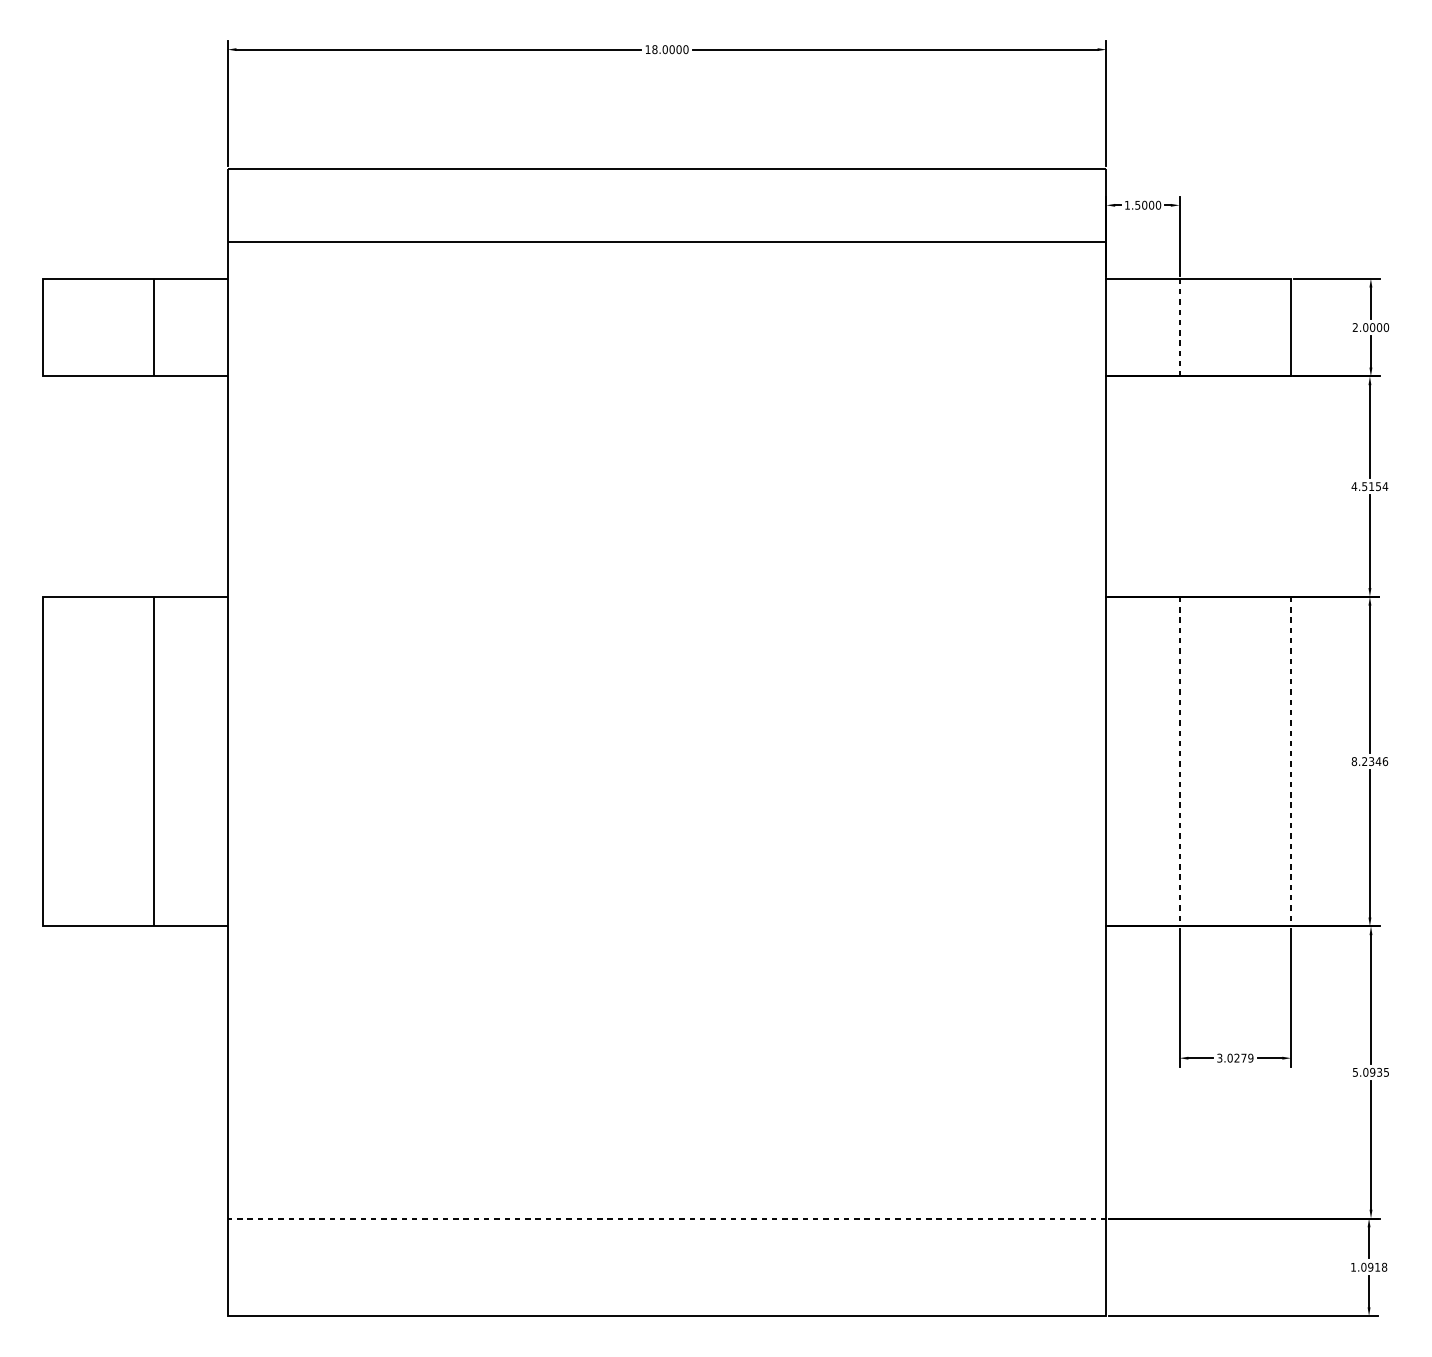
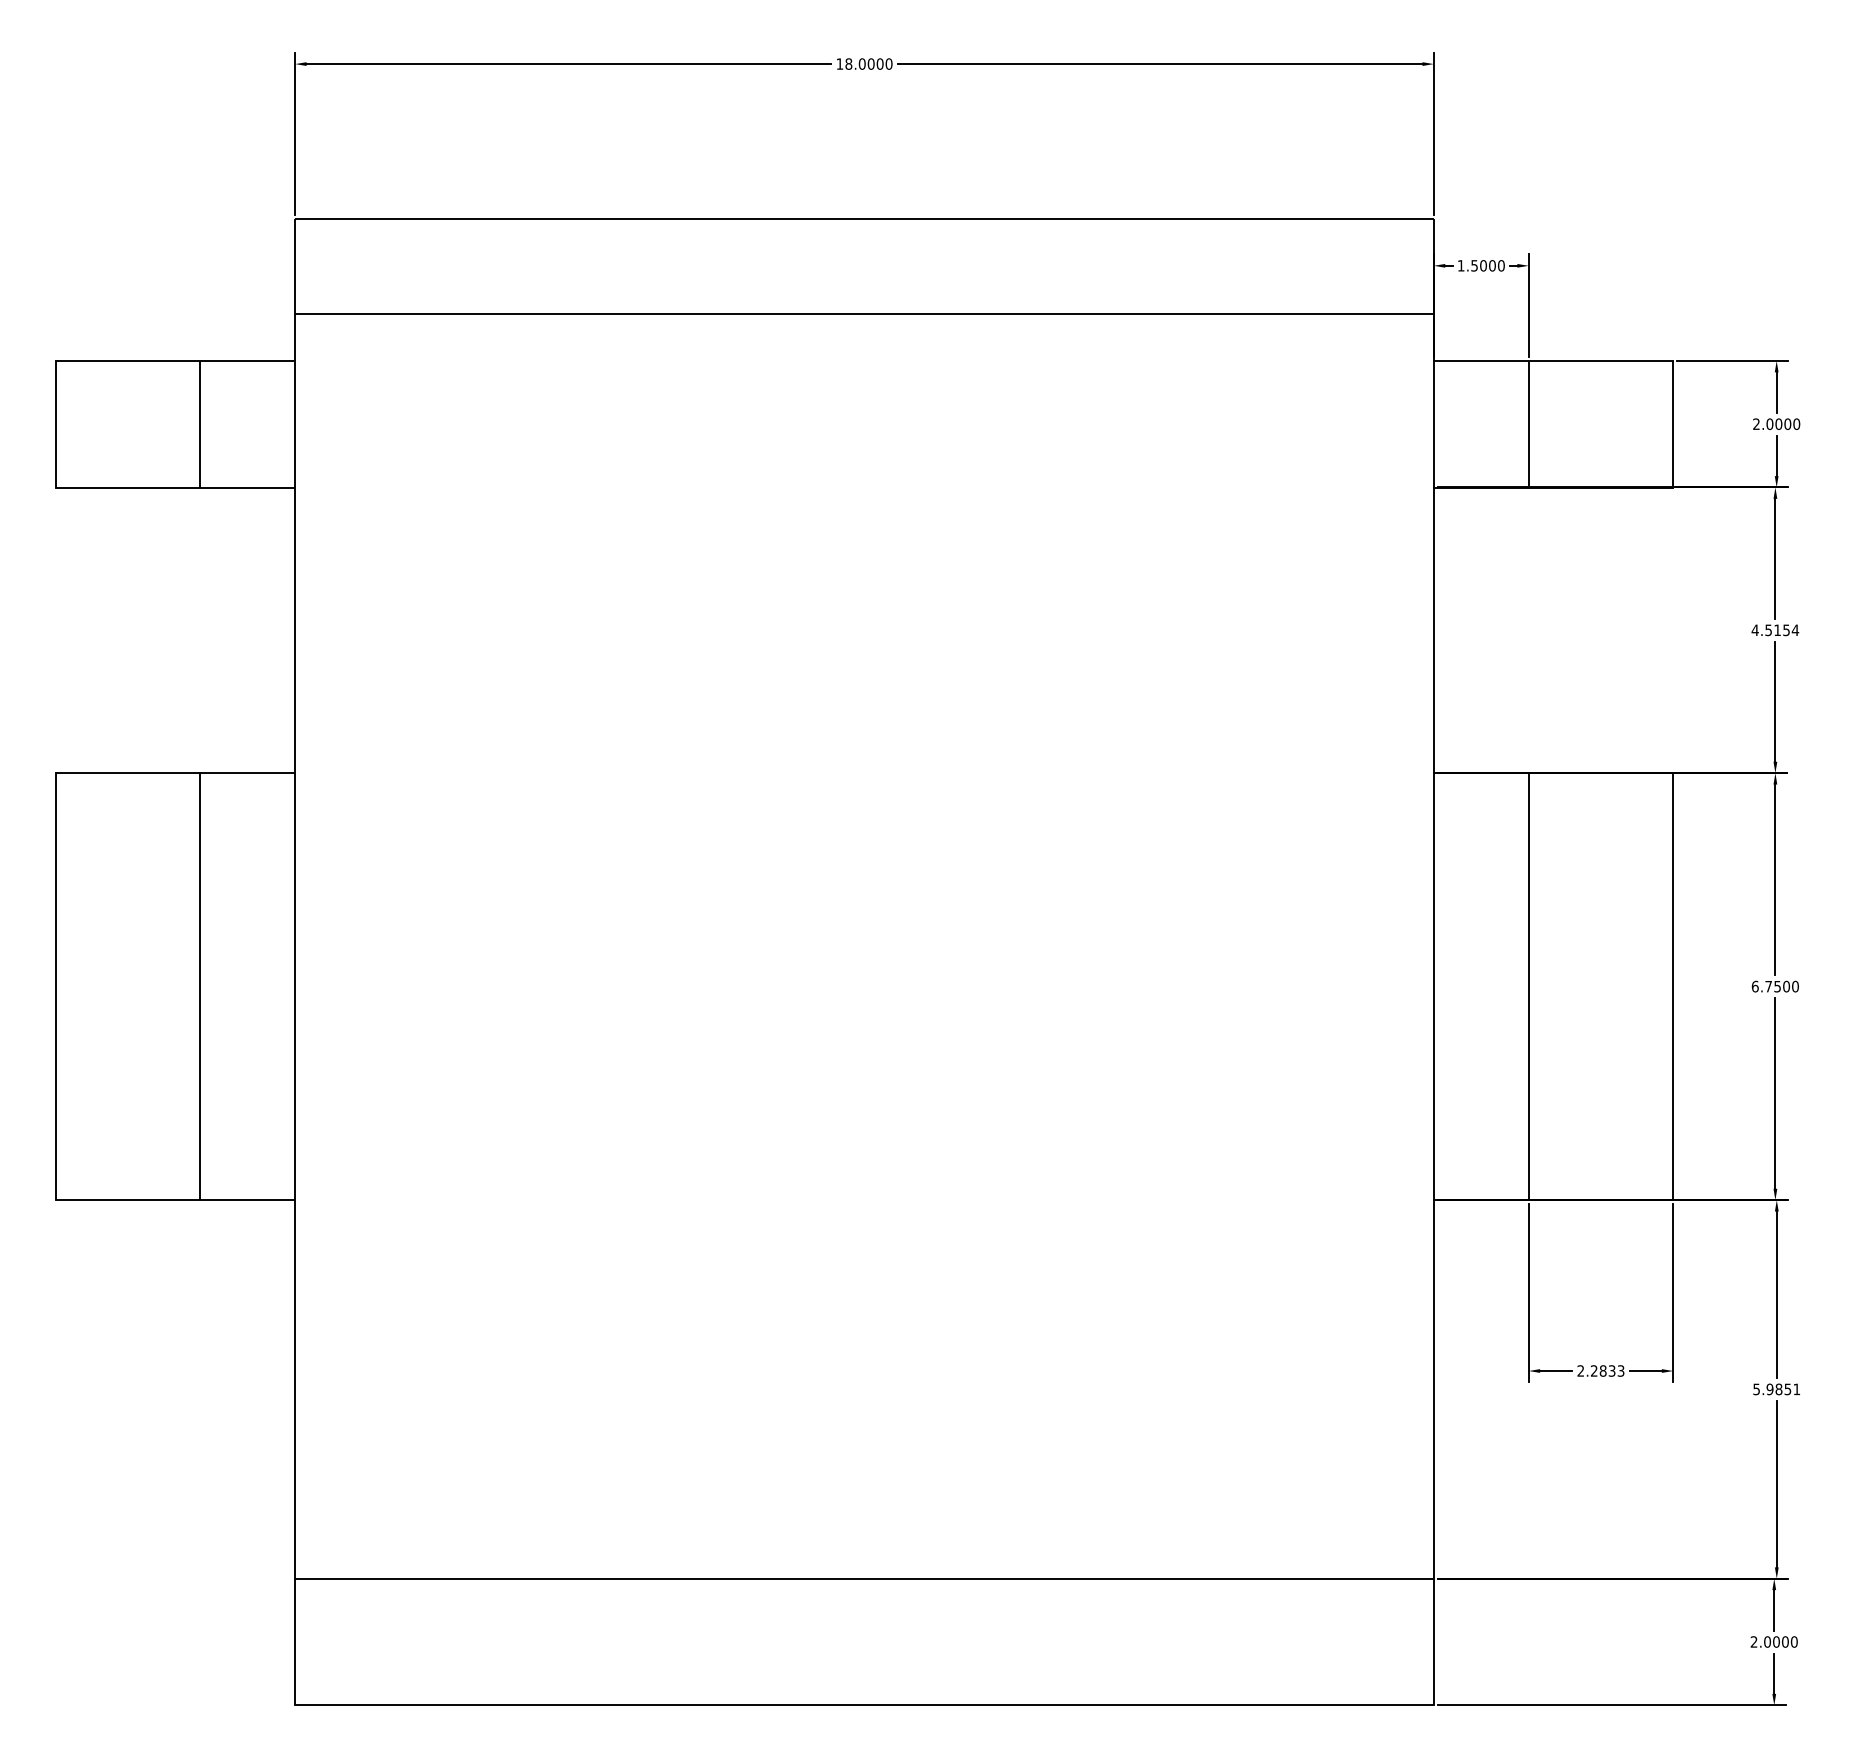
line: (1179, 327) -> (1528, 424), dashed -> solid
text: (1369, 761) -> (1774, 986), 8.2346 -> 6.7500
line: (1179, 762) -> (1528, 987), dashed -> solid
line: (1291, 762) -> (1673, 987), dashed -> solid
text: (1234, 1057) -> (1600, 1370), 3.0279 -> 2.2833
text: (1376, 1072) -> (1783, 1389), 5.0935 -> 5.9851
line: (666, 1218) -> (864, 1578), dashed -> solid
text: (1368, 1266) -> (1773, 1641), 1.0918 -> 2.0000

